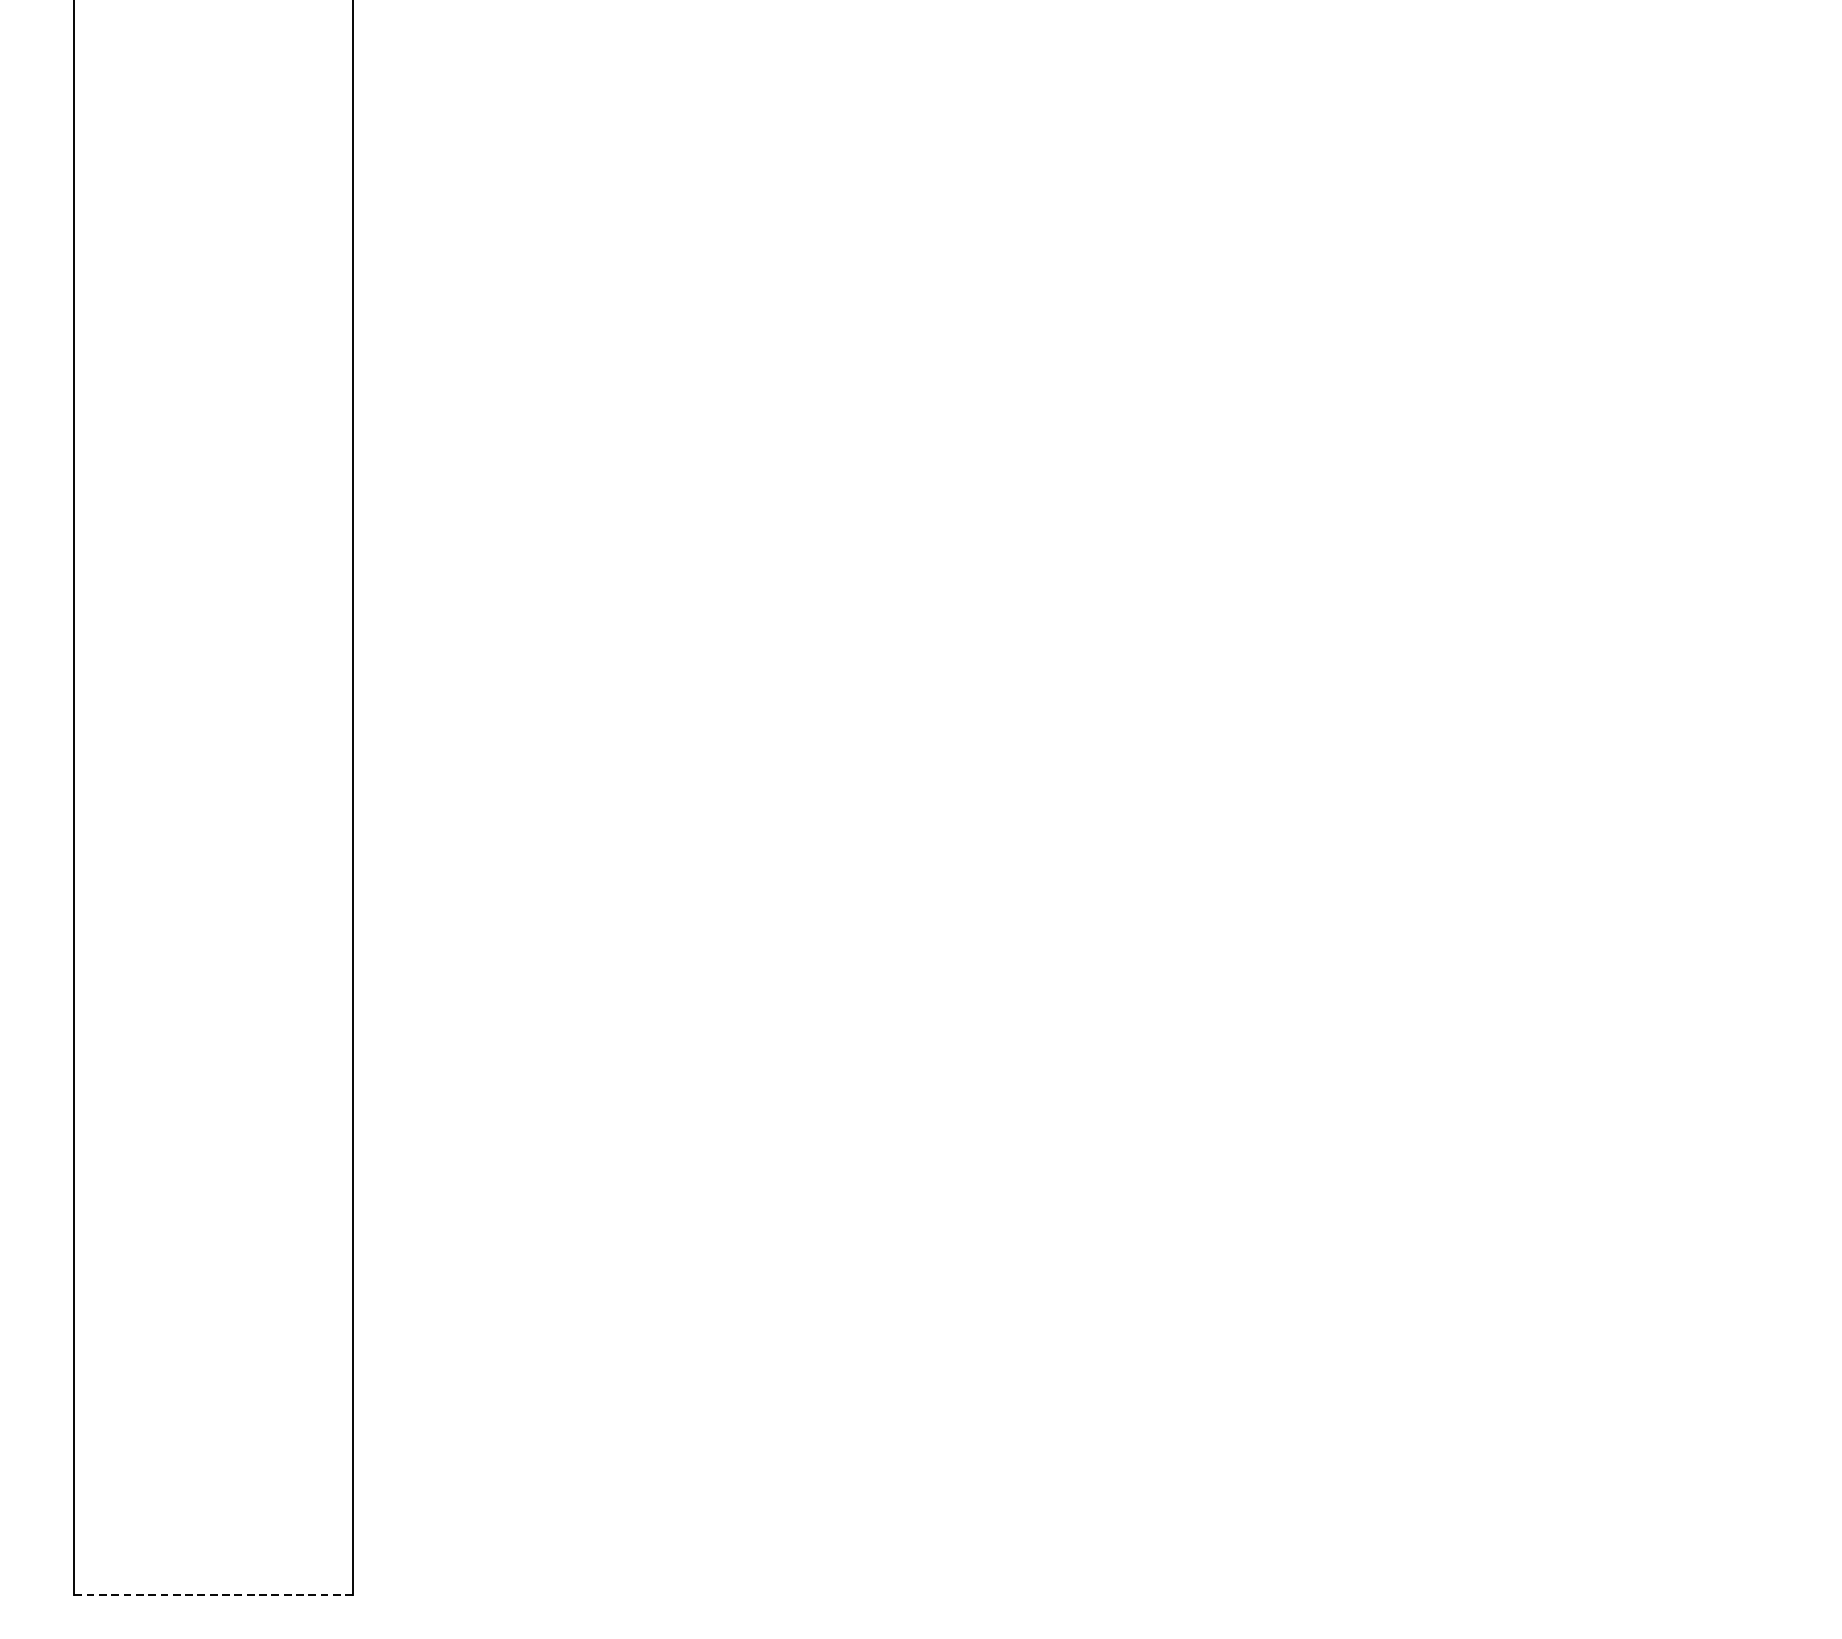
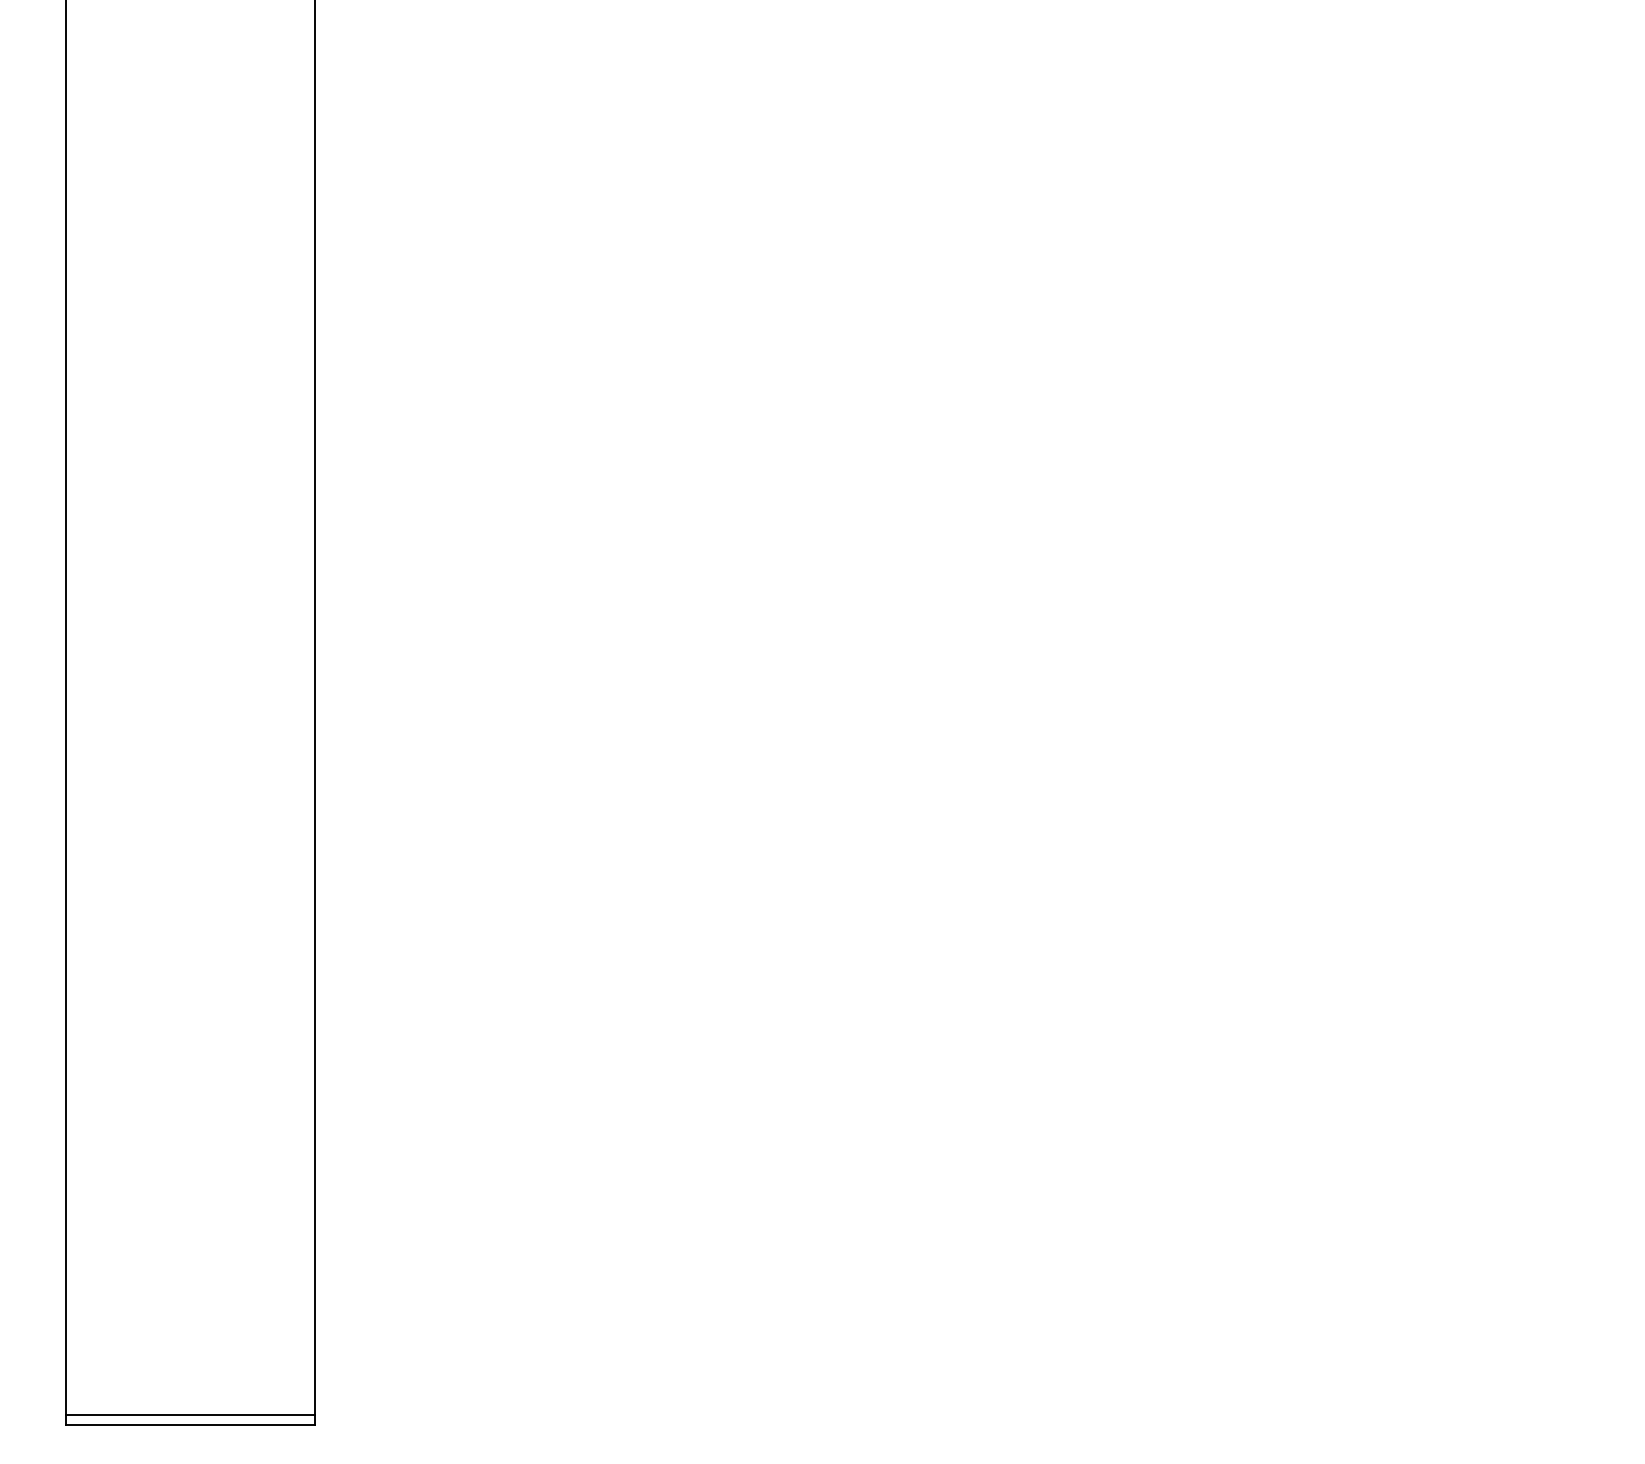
line: (213, 1583) -> (190, 1414), added
line: (214, 1594) -> (191, 1424), dashed -> solid

